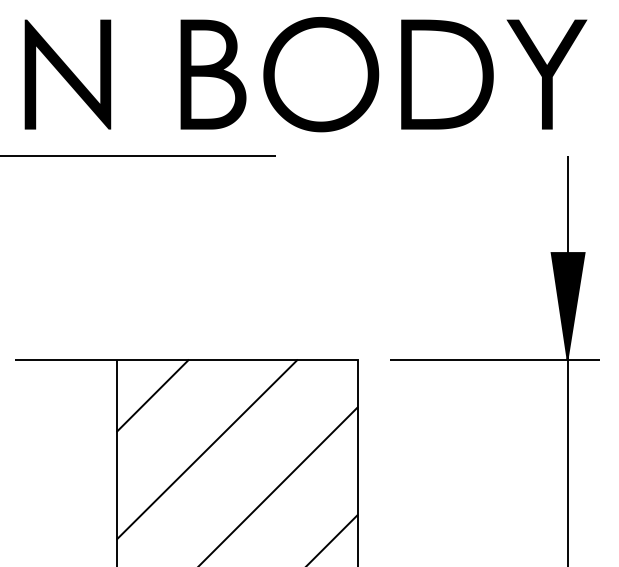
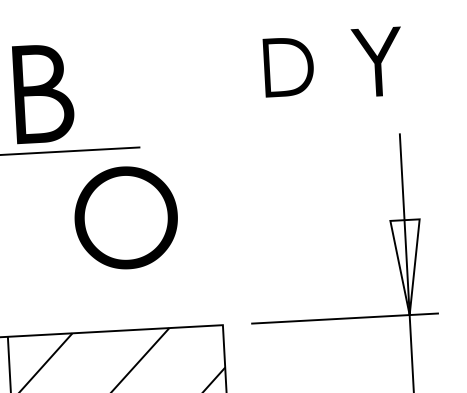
part: (213, 74) -> (43, 93), moved
part: (321, 74) -> (126, 217), moved
part: (447, 74) -> (288, 66), size x0.6
part: (546, 74) -> (377, 62), size x0.7
fill: (567, 306) -> (407, 267), removed

